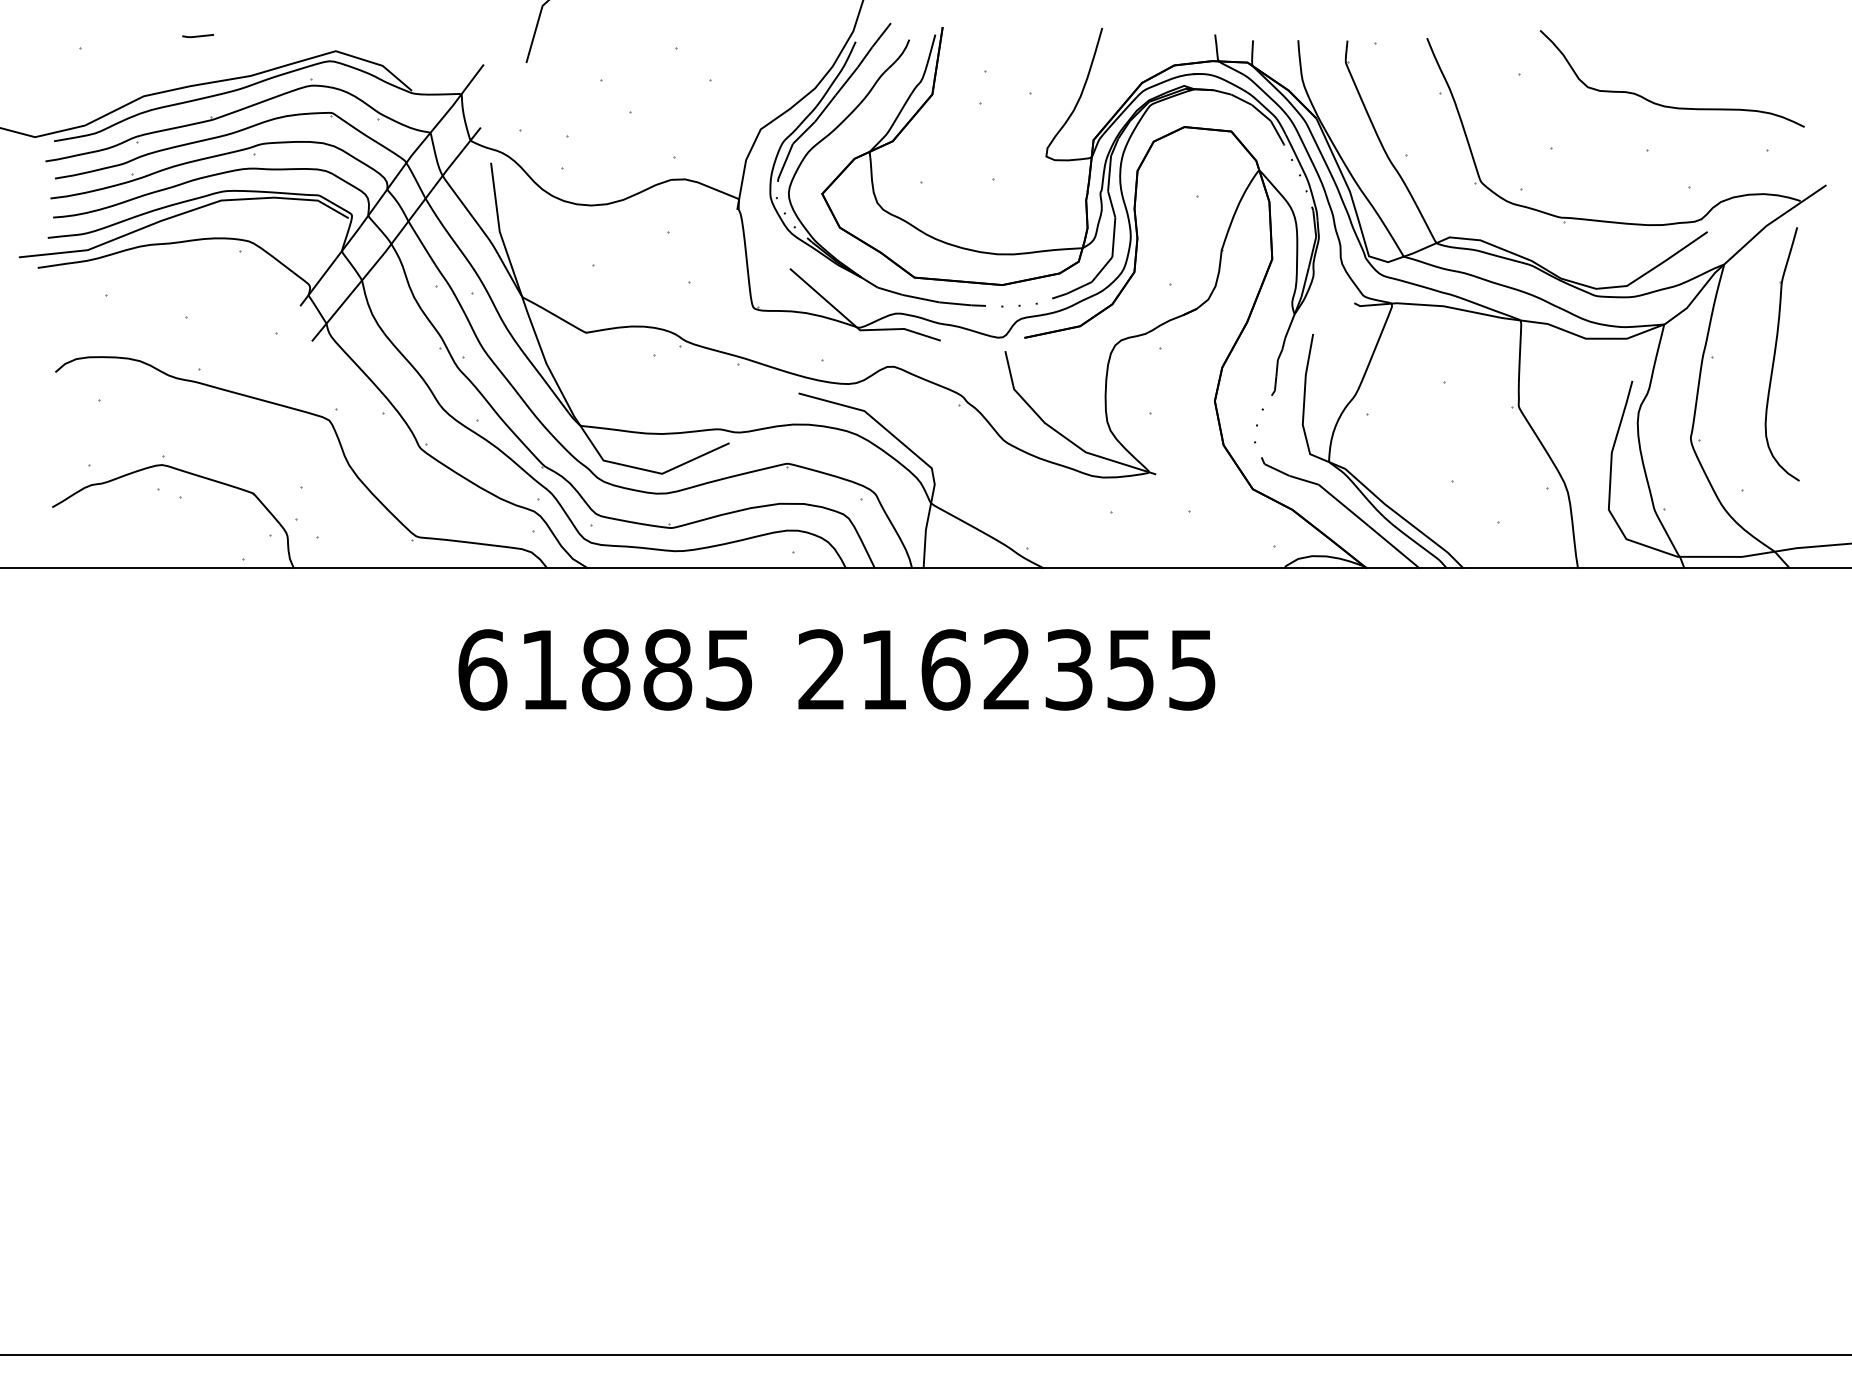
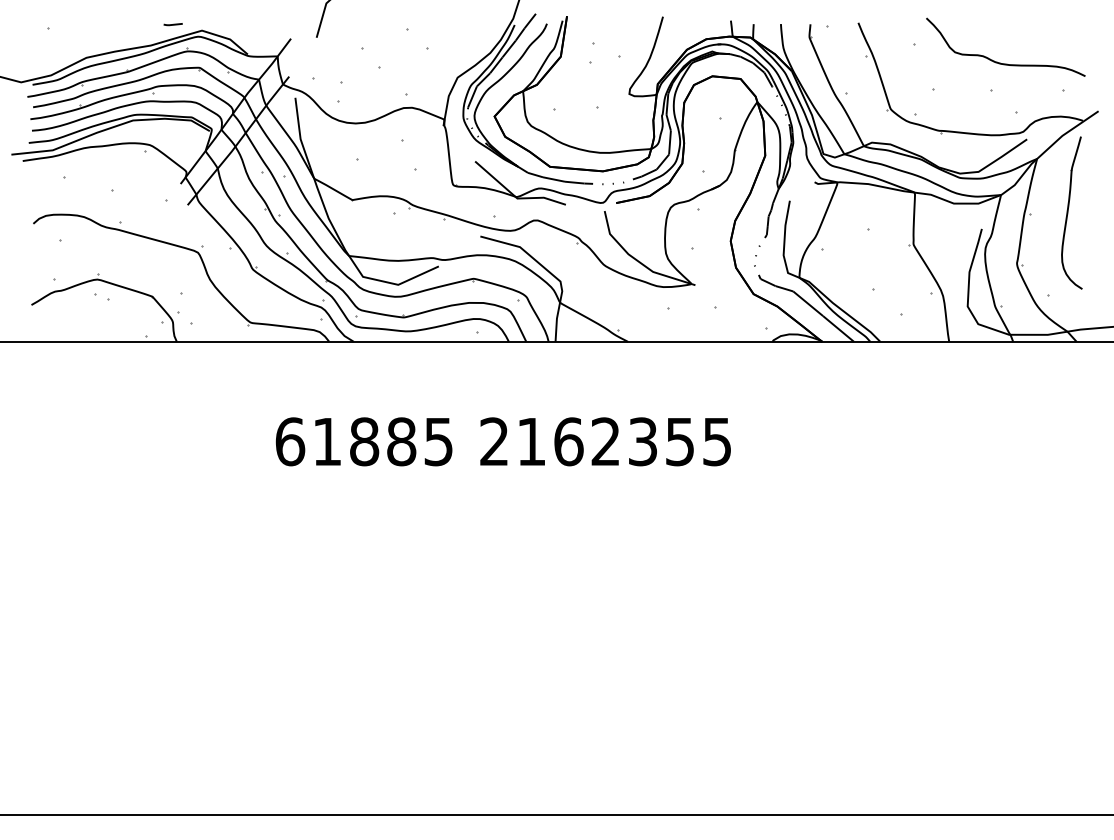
line: (196, 35) -> (172, 24), moved
text: (835, 669) -> (502, 441), moved

